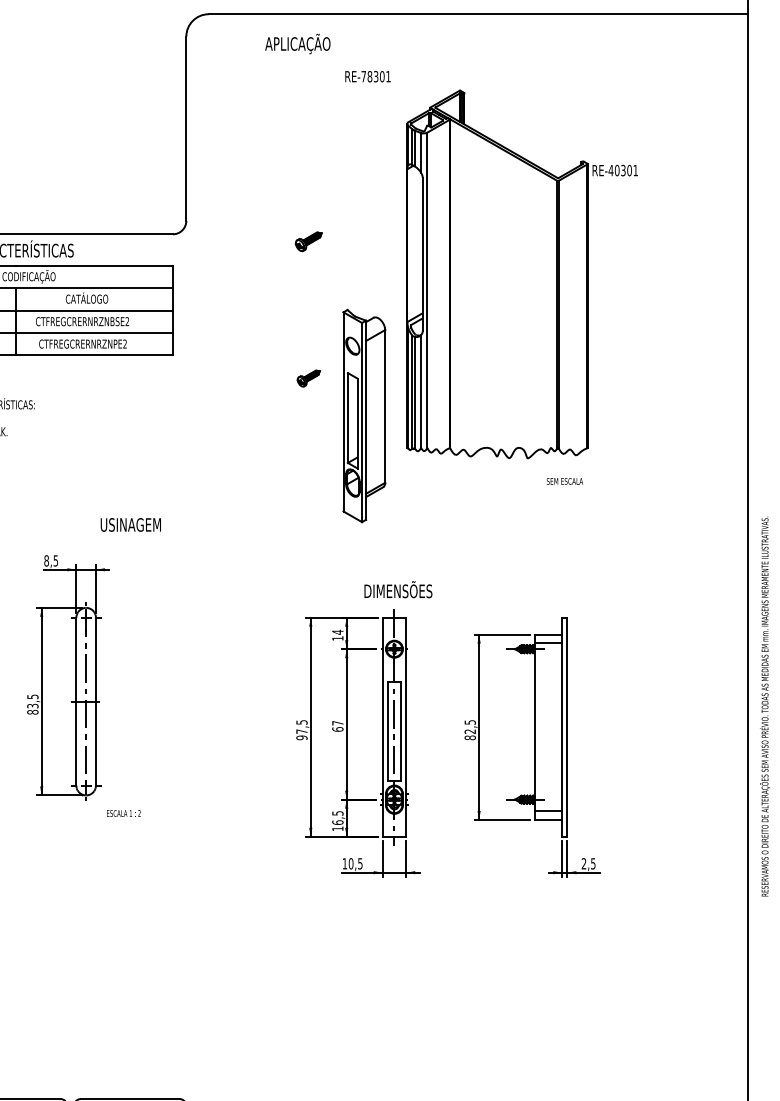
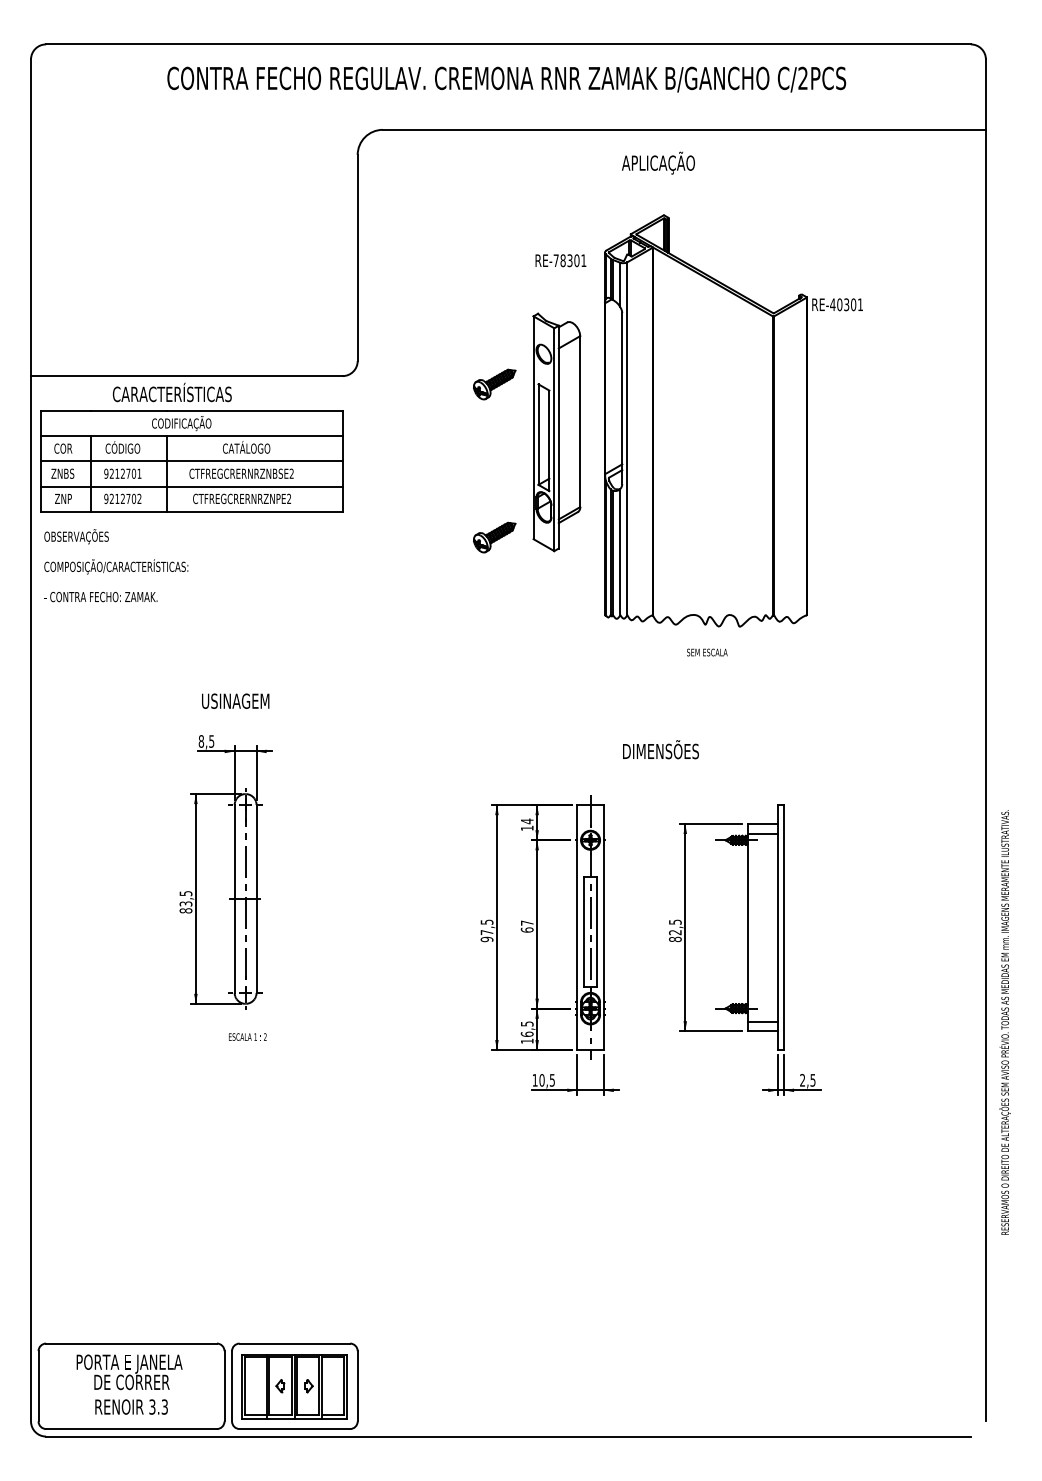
text: (297, 43) -> (658, 162), moved
text: (367, 76) -> (560, 260), moved
part: (308, 241) -> (494, 384), size x1.43
part: (308, 378) -> (494, 537), size x1.67
part: (364, 416) -> (556, 432), moved
text: (565, 481) -> (707, 652), moved
text: (130, 524) -> (235, 700), moved
text: (397, 589) -> (660, 749), moved
text: (764, 706) -> (1004, 1022), moved
text: (123, 812) -> (247, 1036), moved

